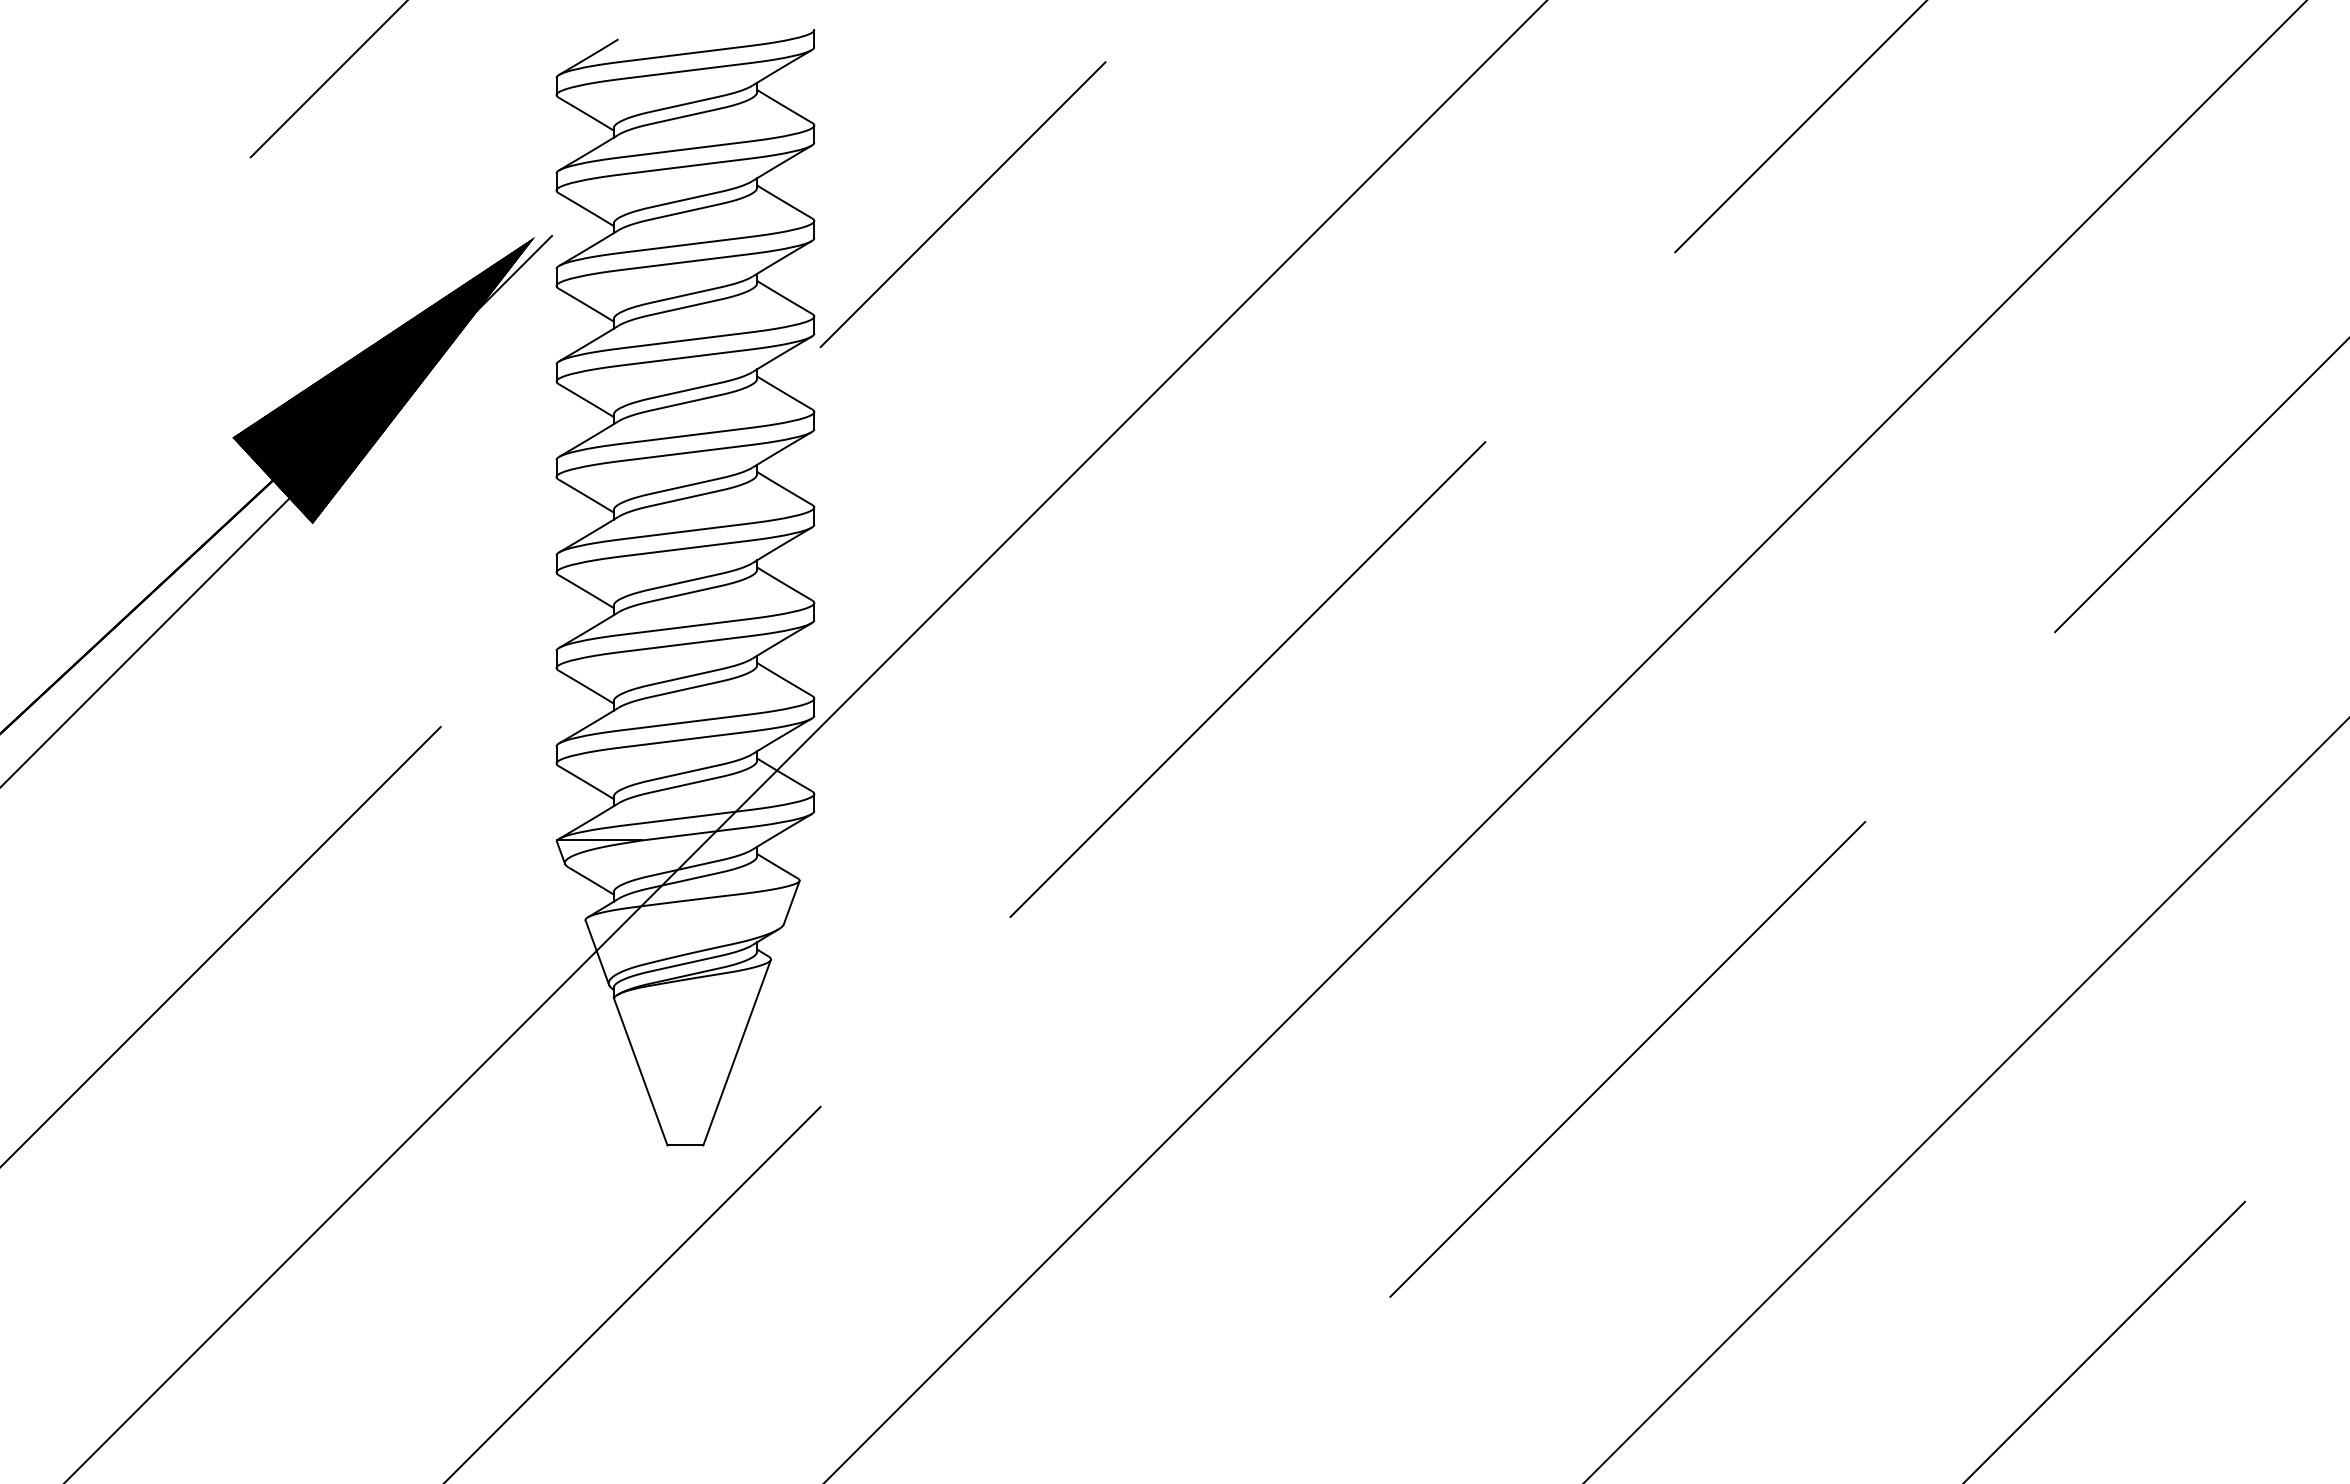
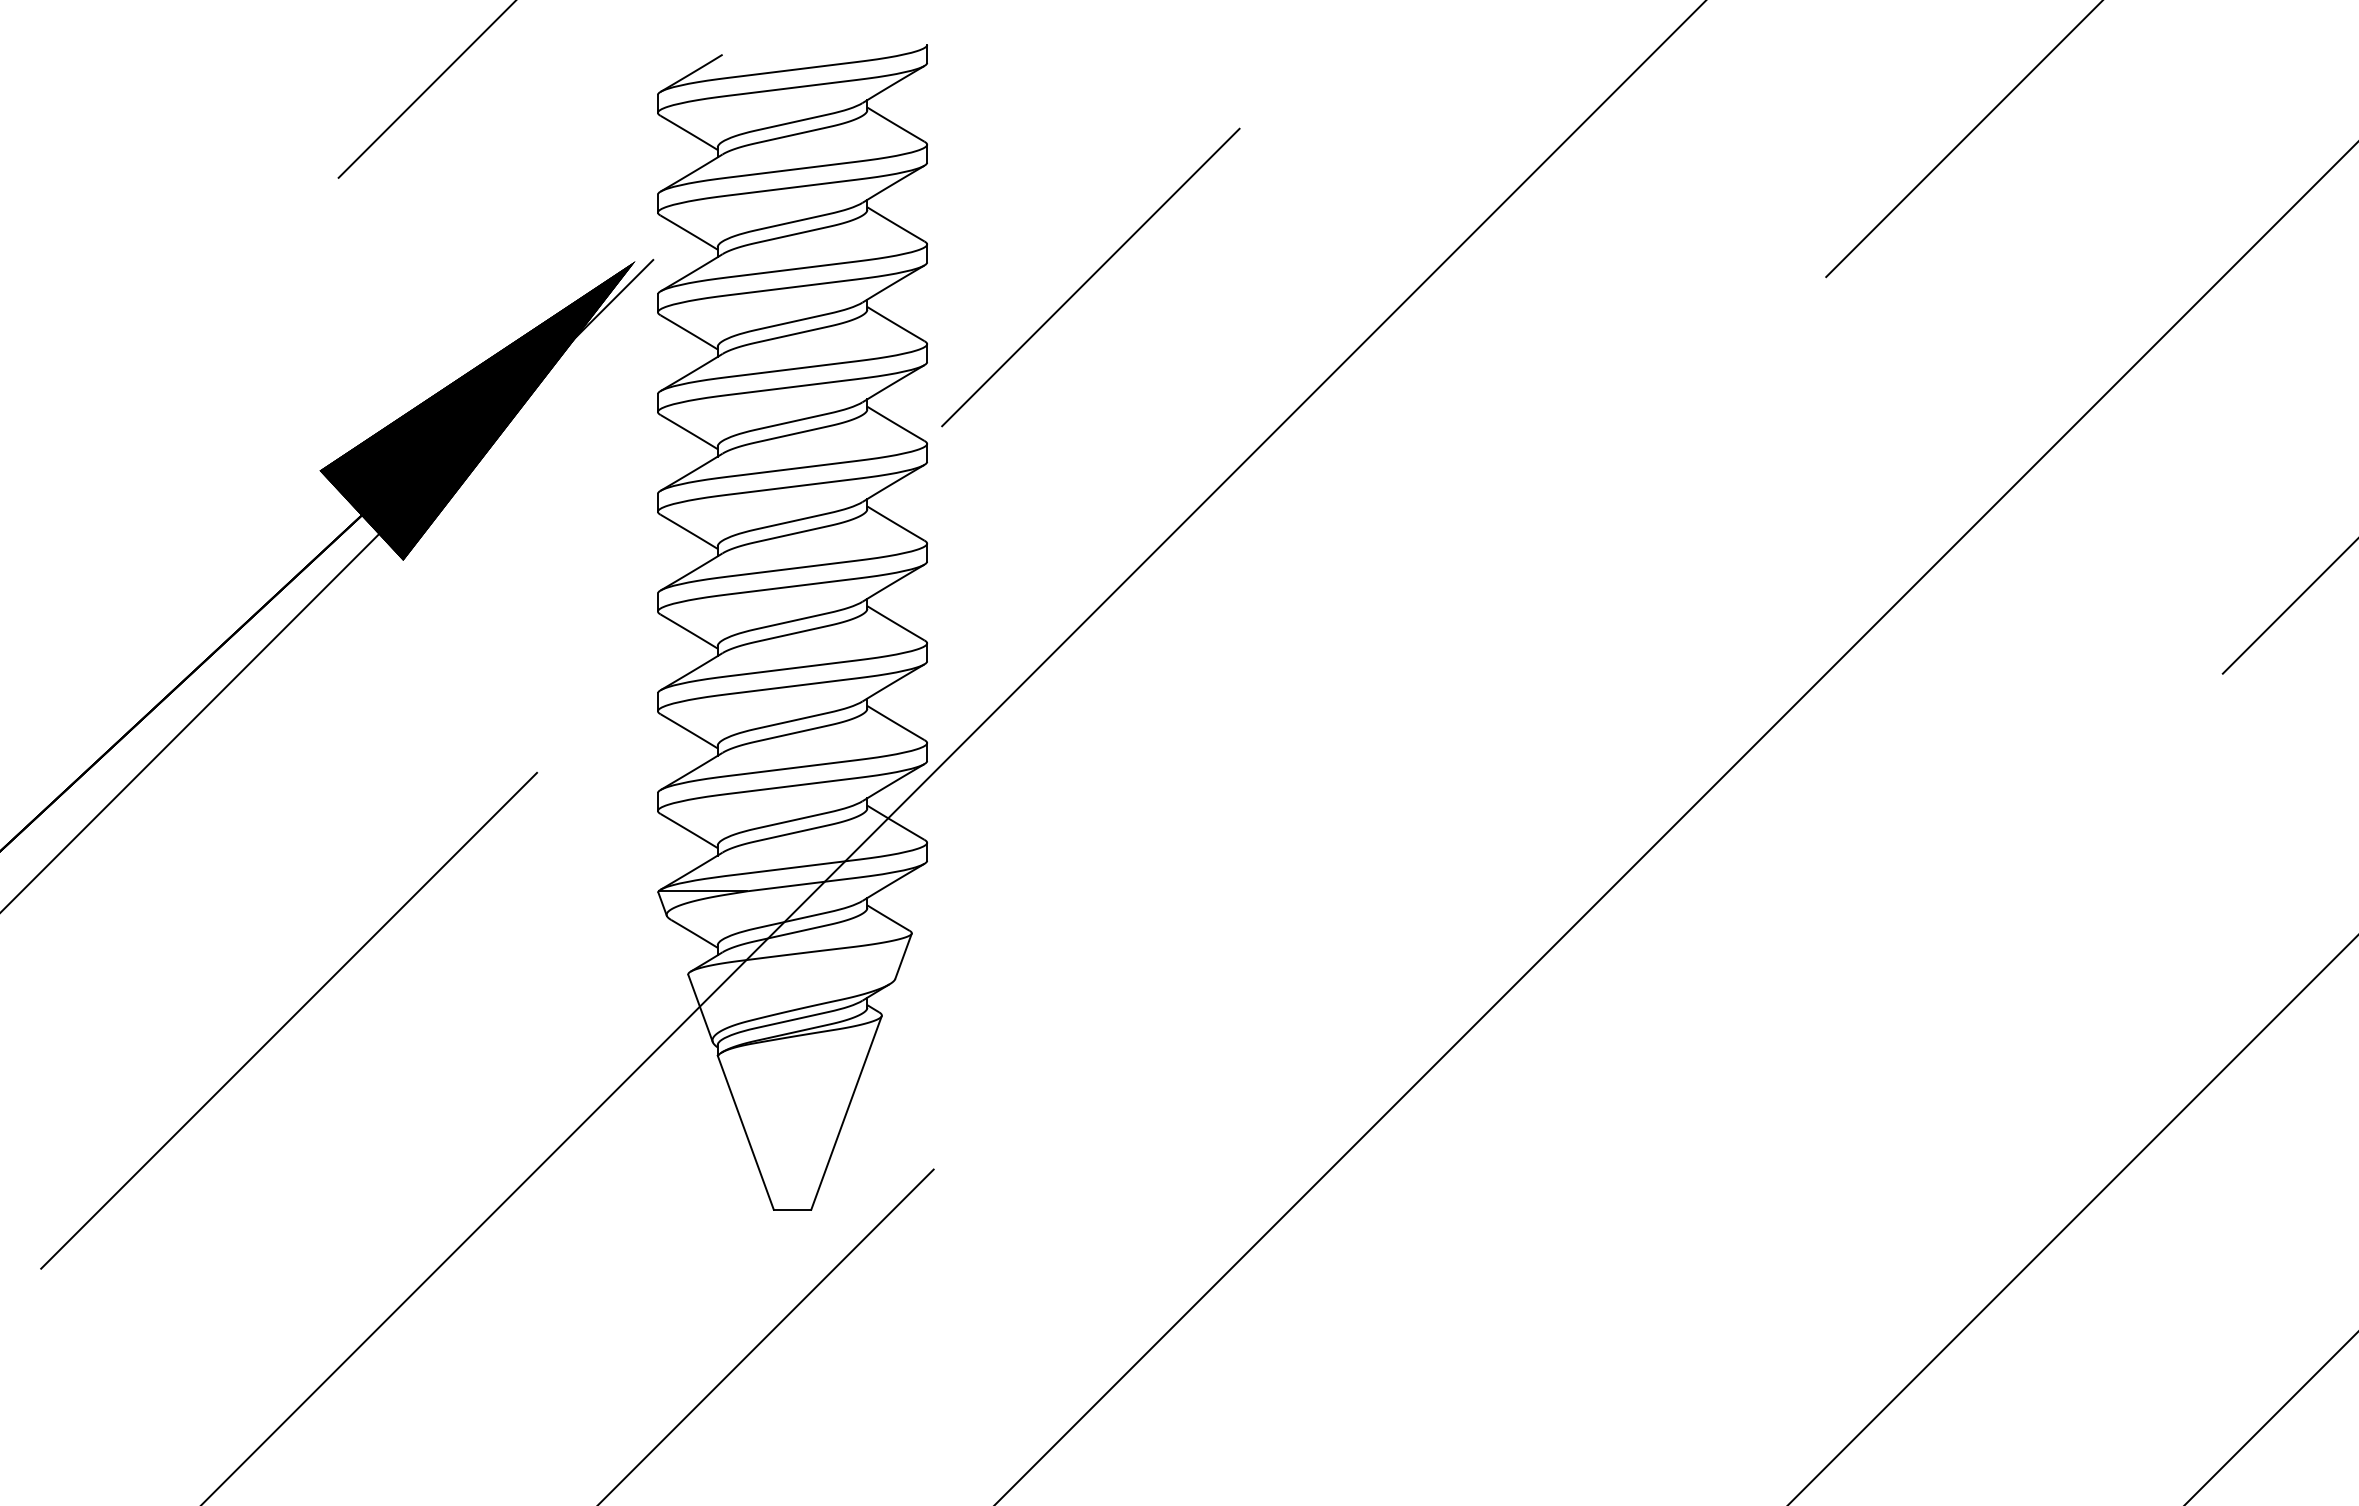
line: (962, 204) -> (1090, 277), moved
line: (1247, 679) -> (1379, 723), removed
line: (1627, 1059) -> (1776, 1120), removed

